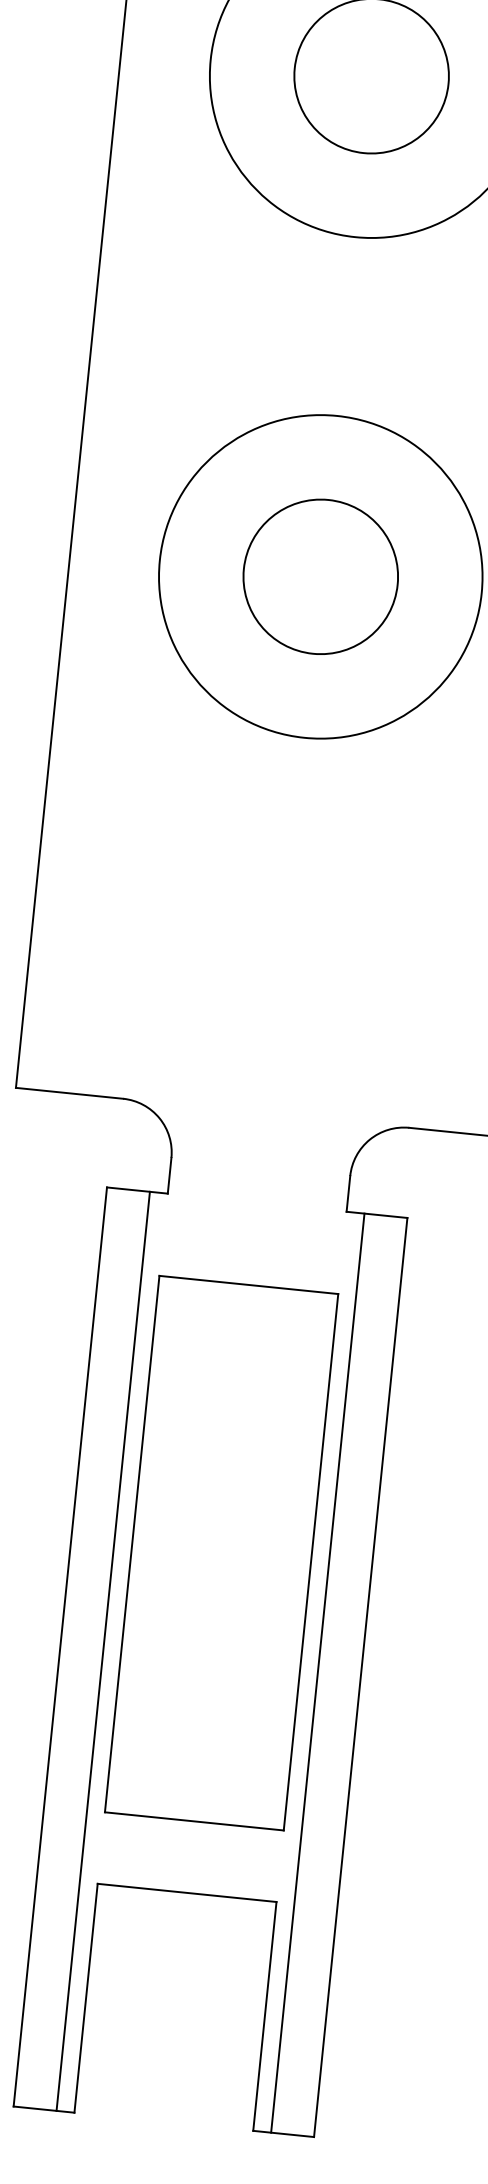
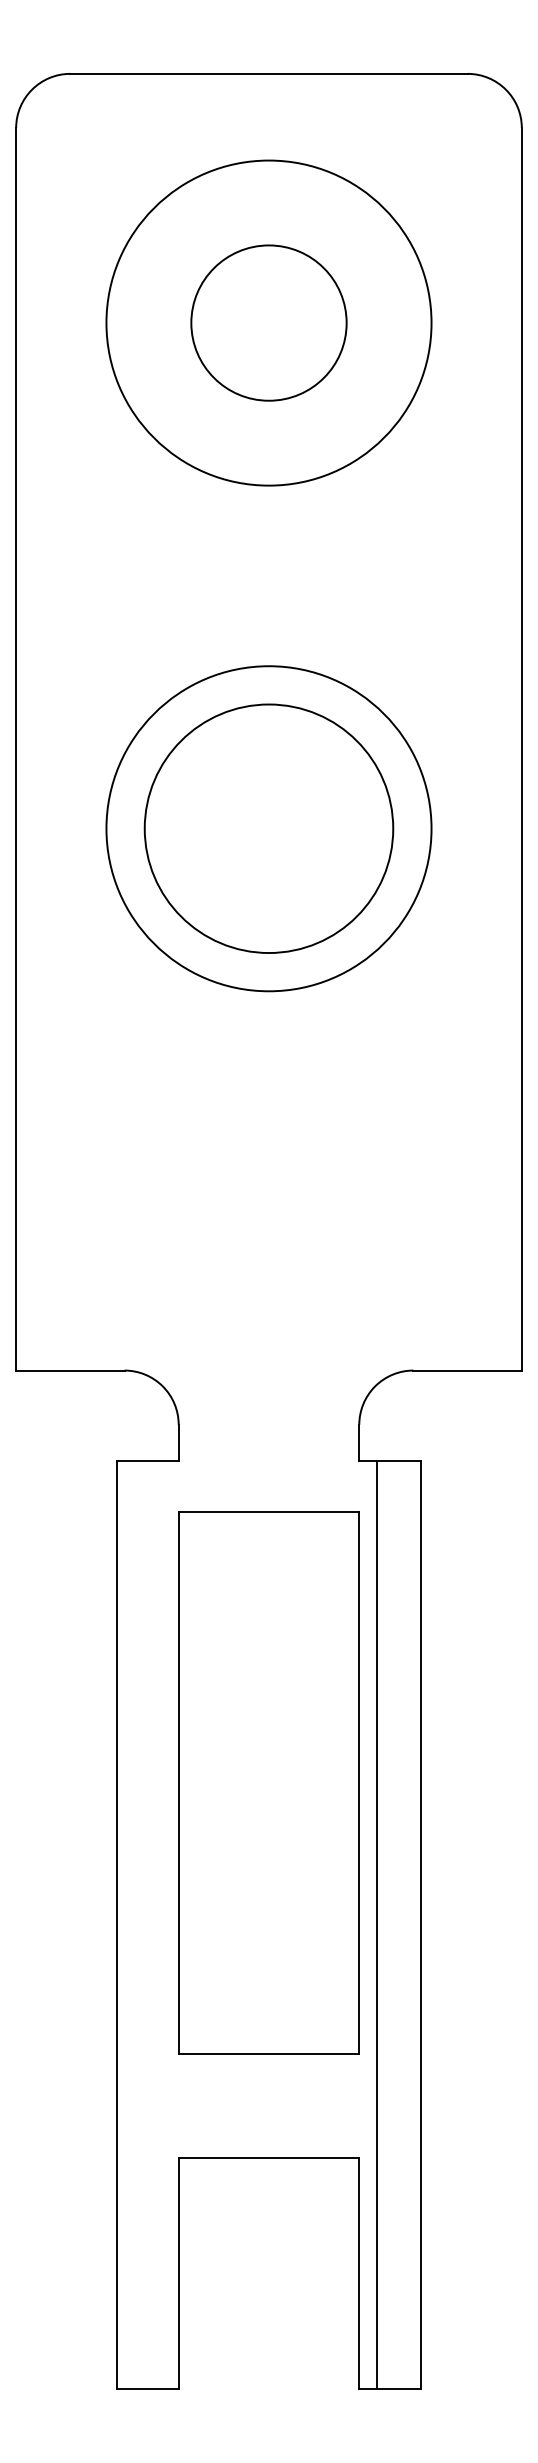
circle: (320, 576) -> (268, 828), size x1.6
part: (221, 1552) -> (268, 1782), moved
line: (103, 1650) -> (160, 1924), removed

